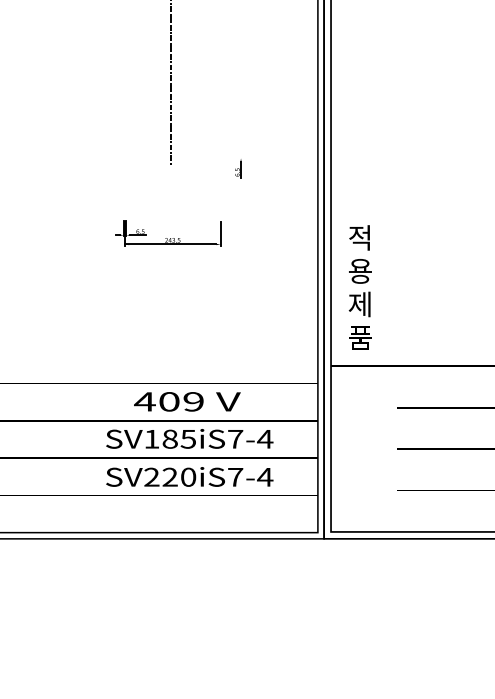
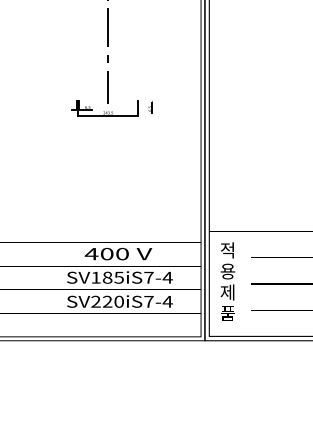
part: (166, 233) -> (104, 108), moved
text: (359, 287) -> (227, 281), moved
text: (193, 402) -> (122, 254), 409 -> 400

